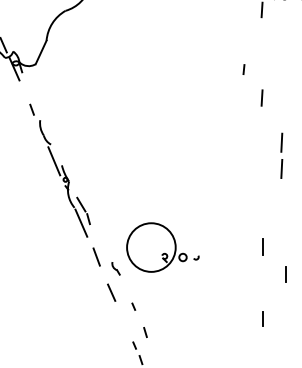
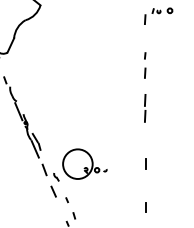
line: (244, 68) -> (145, 55), moved
line: (282, 152) -> (145, 106), moved
line: (285, 274) -> (159, 180), removed

